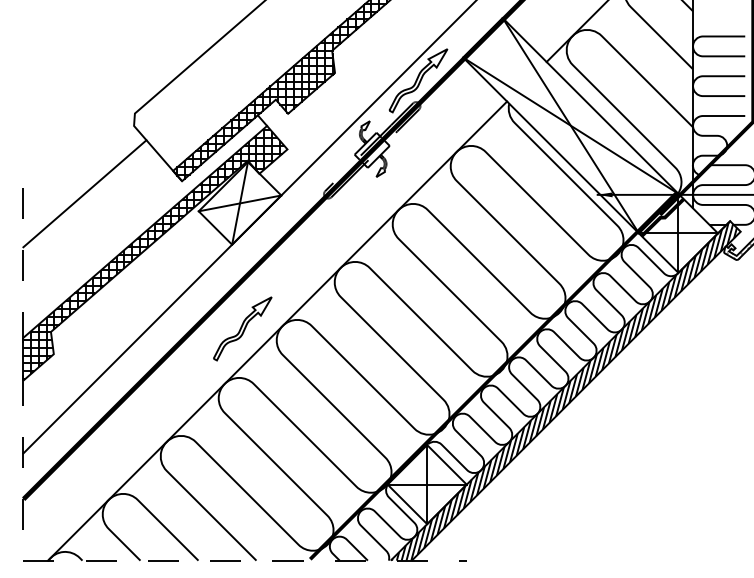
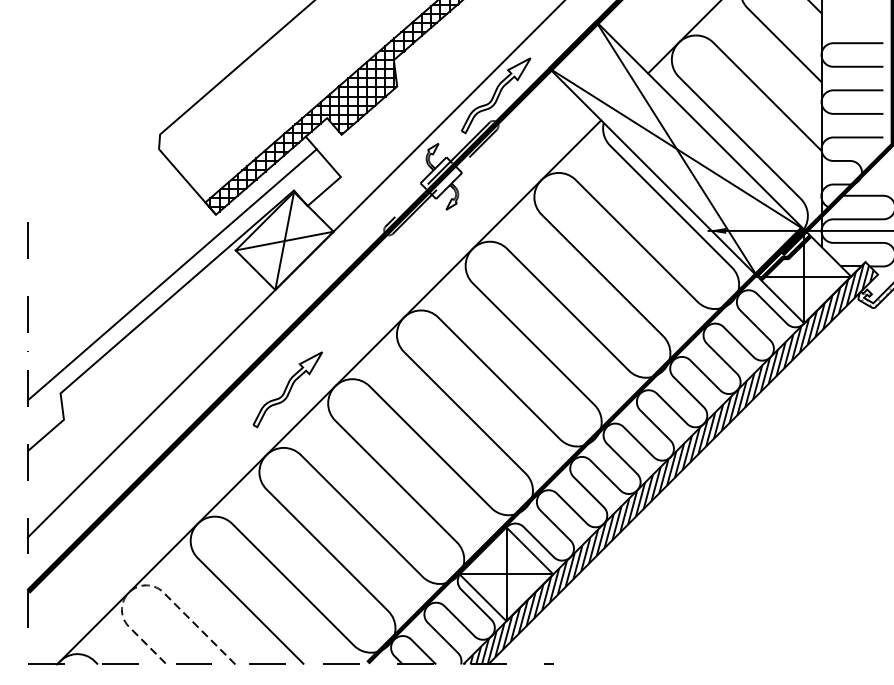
line: (84, 193) -> (100, 229), removed
hatch: (153, 254) -> (182, 301), removed
line: (122, 494) -> (145, 586), solid -> dashed

